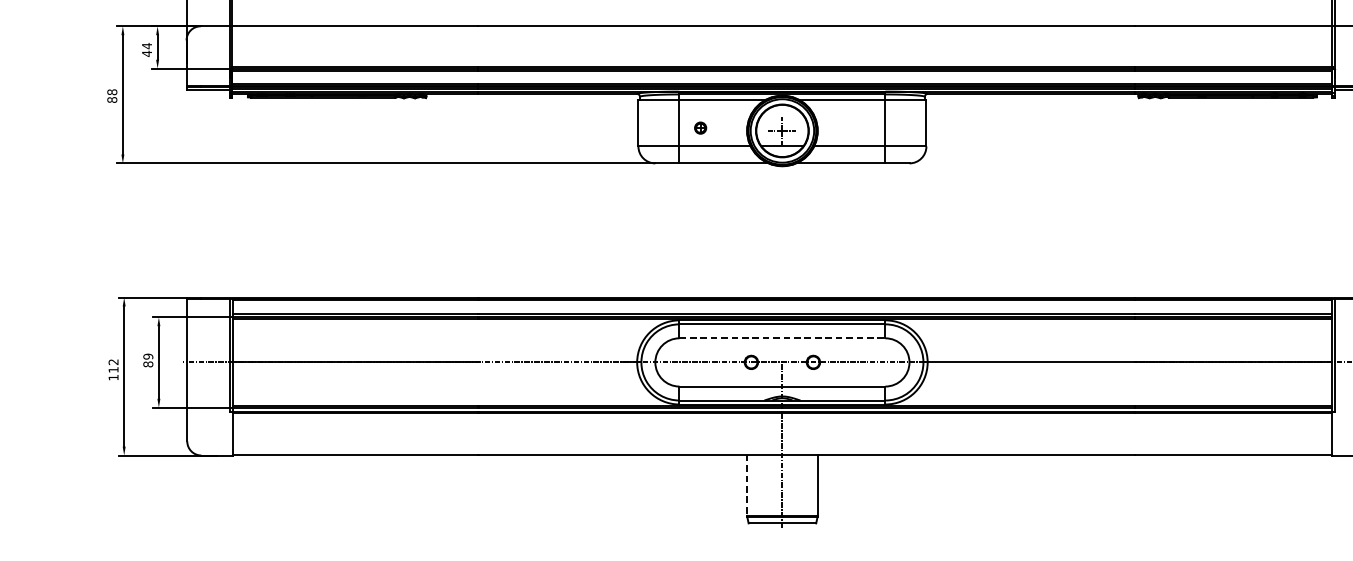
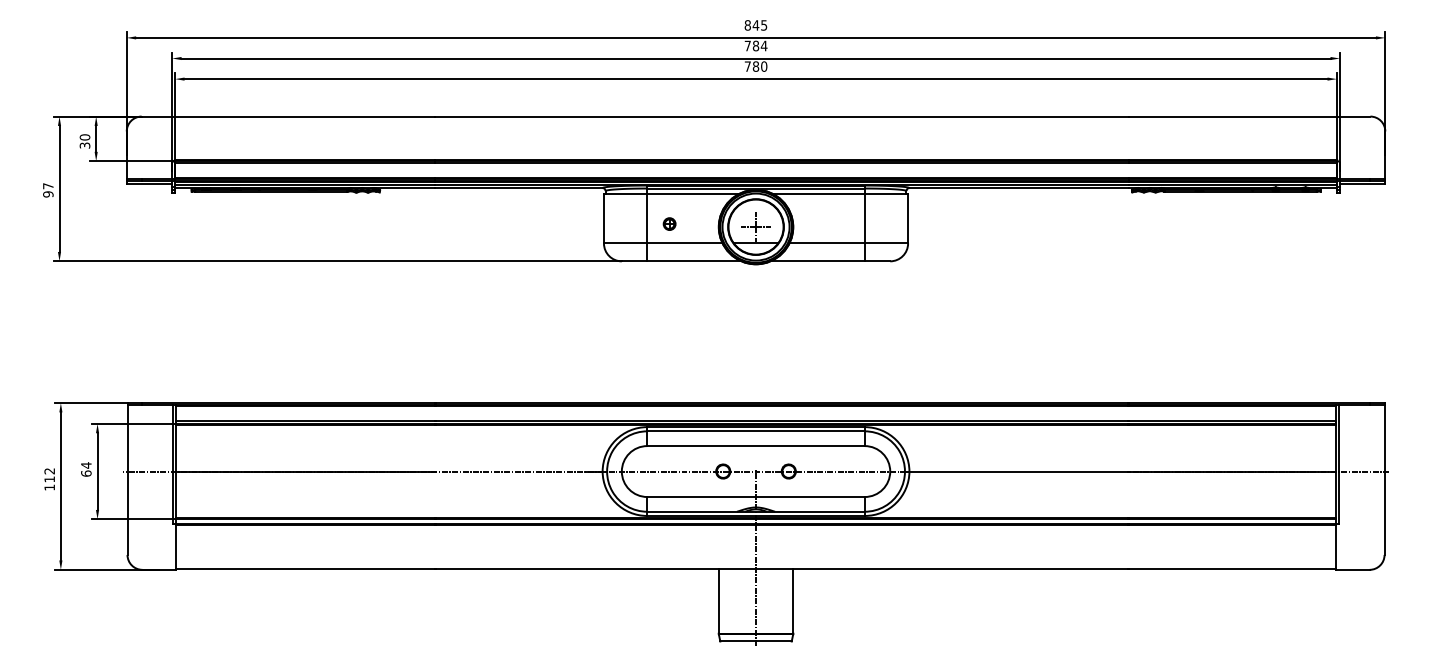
text: (146, 49) -> (84, 141), 44 -> 30
text: (112, 96) -> (48, 190), 88 -> 97
line: (782, 338) -> (756, 446), dashed -> solid
text: (148, 360) -> (86, 469), 89 -> 64
line: (746, 485) -> (718, 601), dashed -> solid

